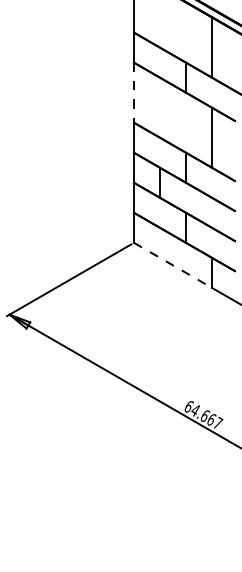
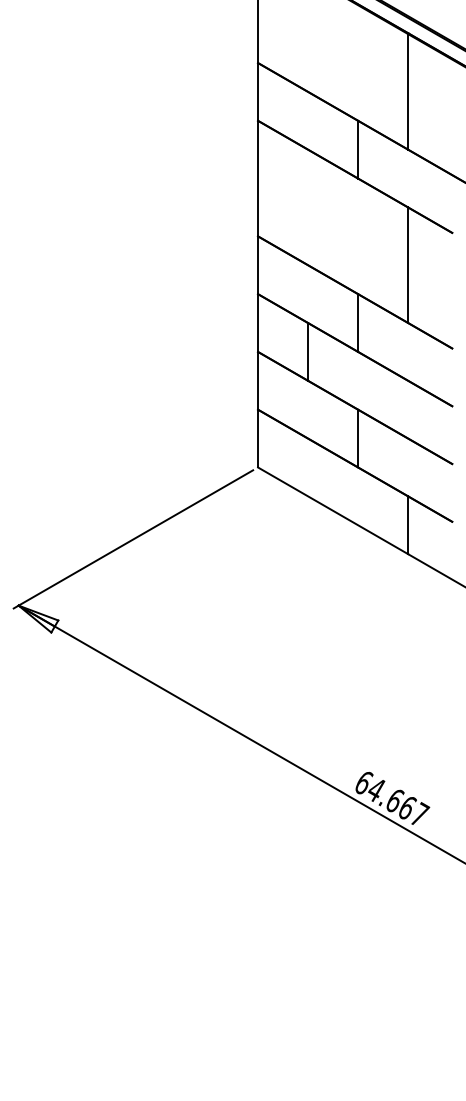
line: (134, 93) -> (258, 180), dashed -> solid
line: (173, 265) -> (334, 511), dashed -> solid

